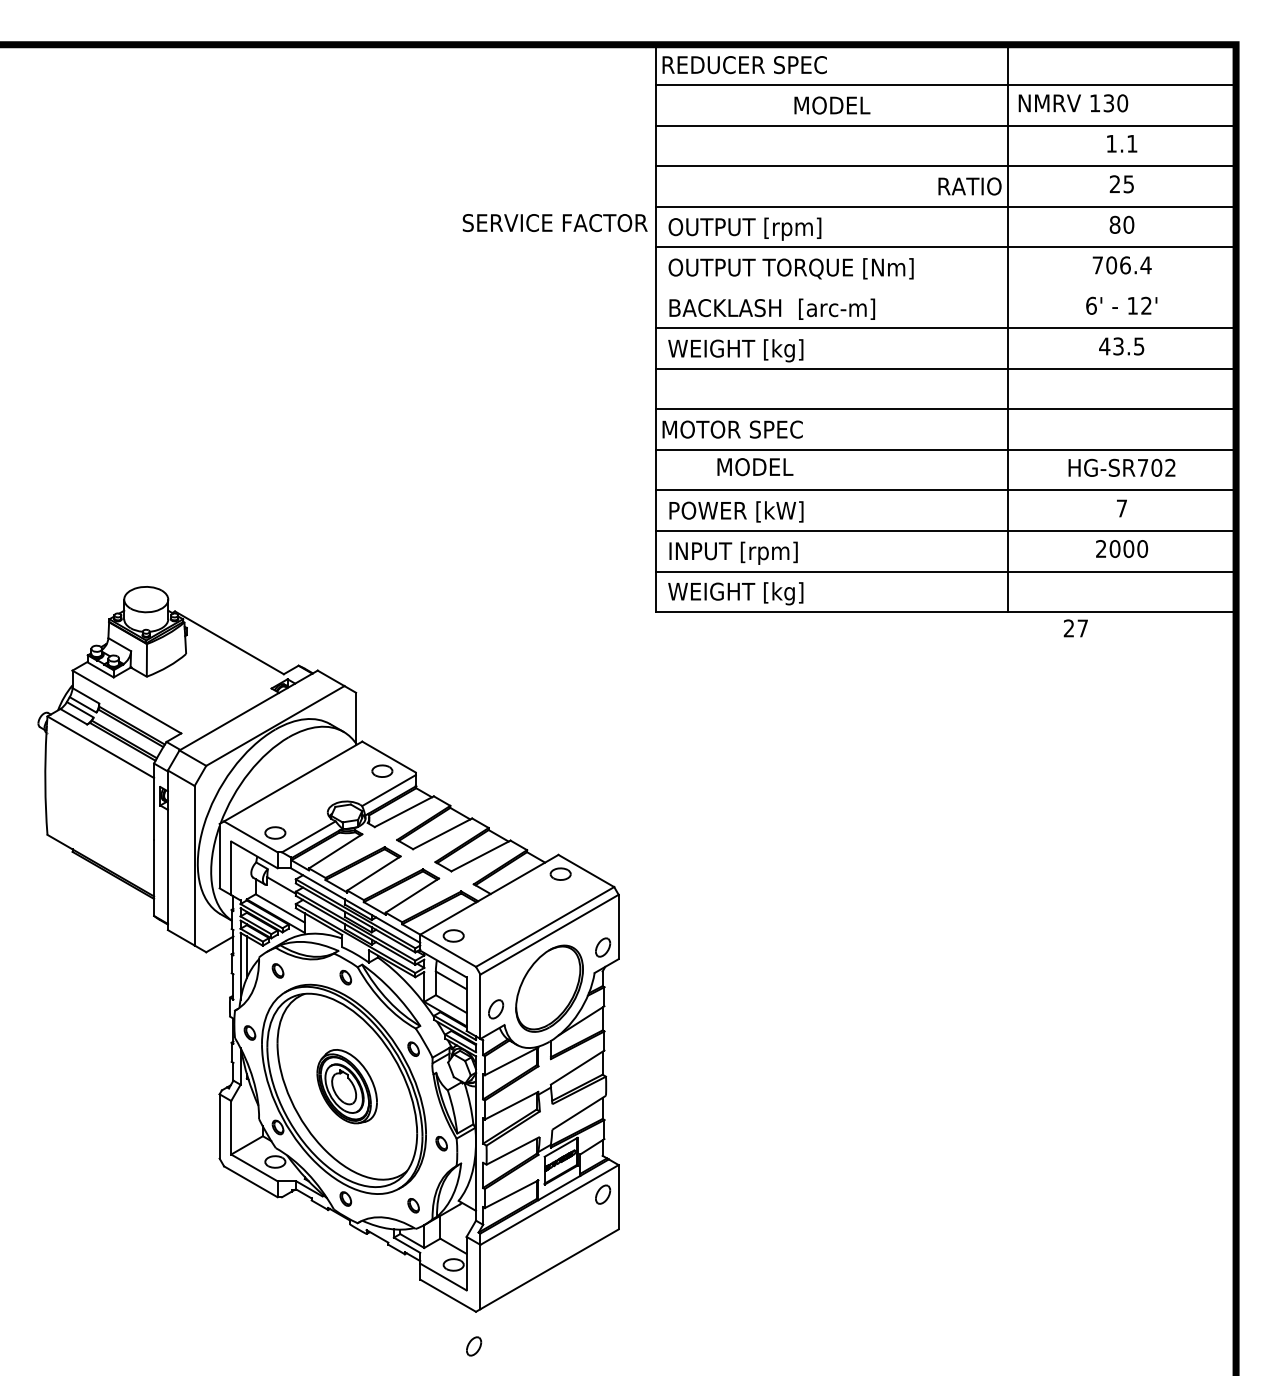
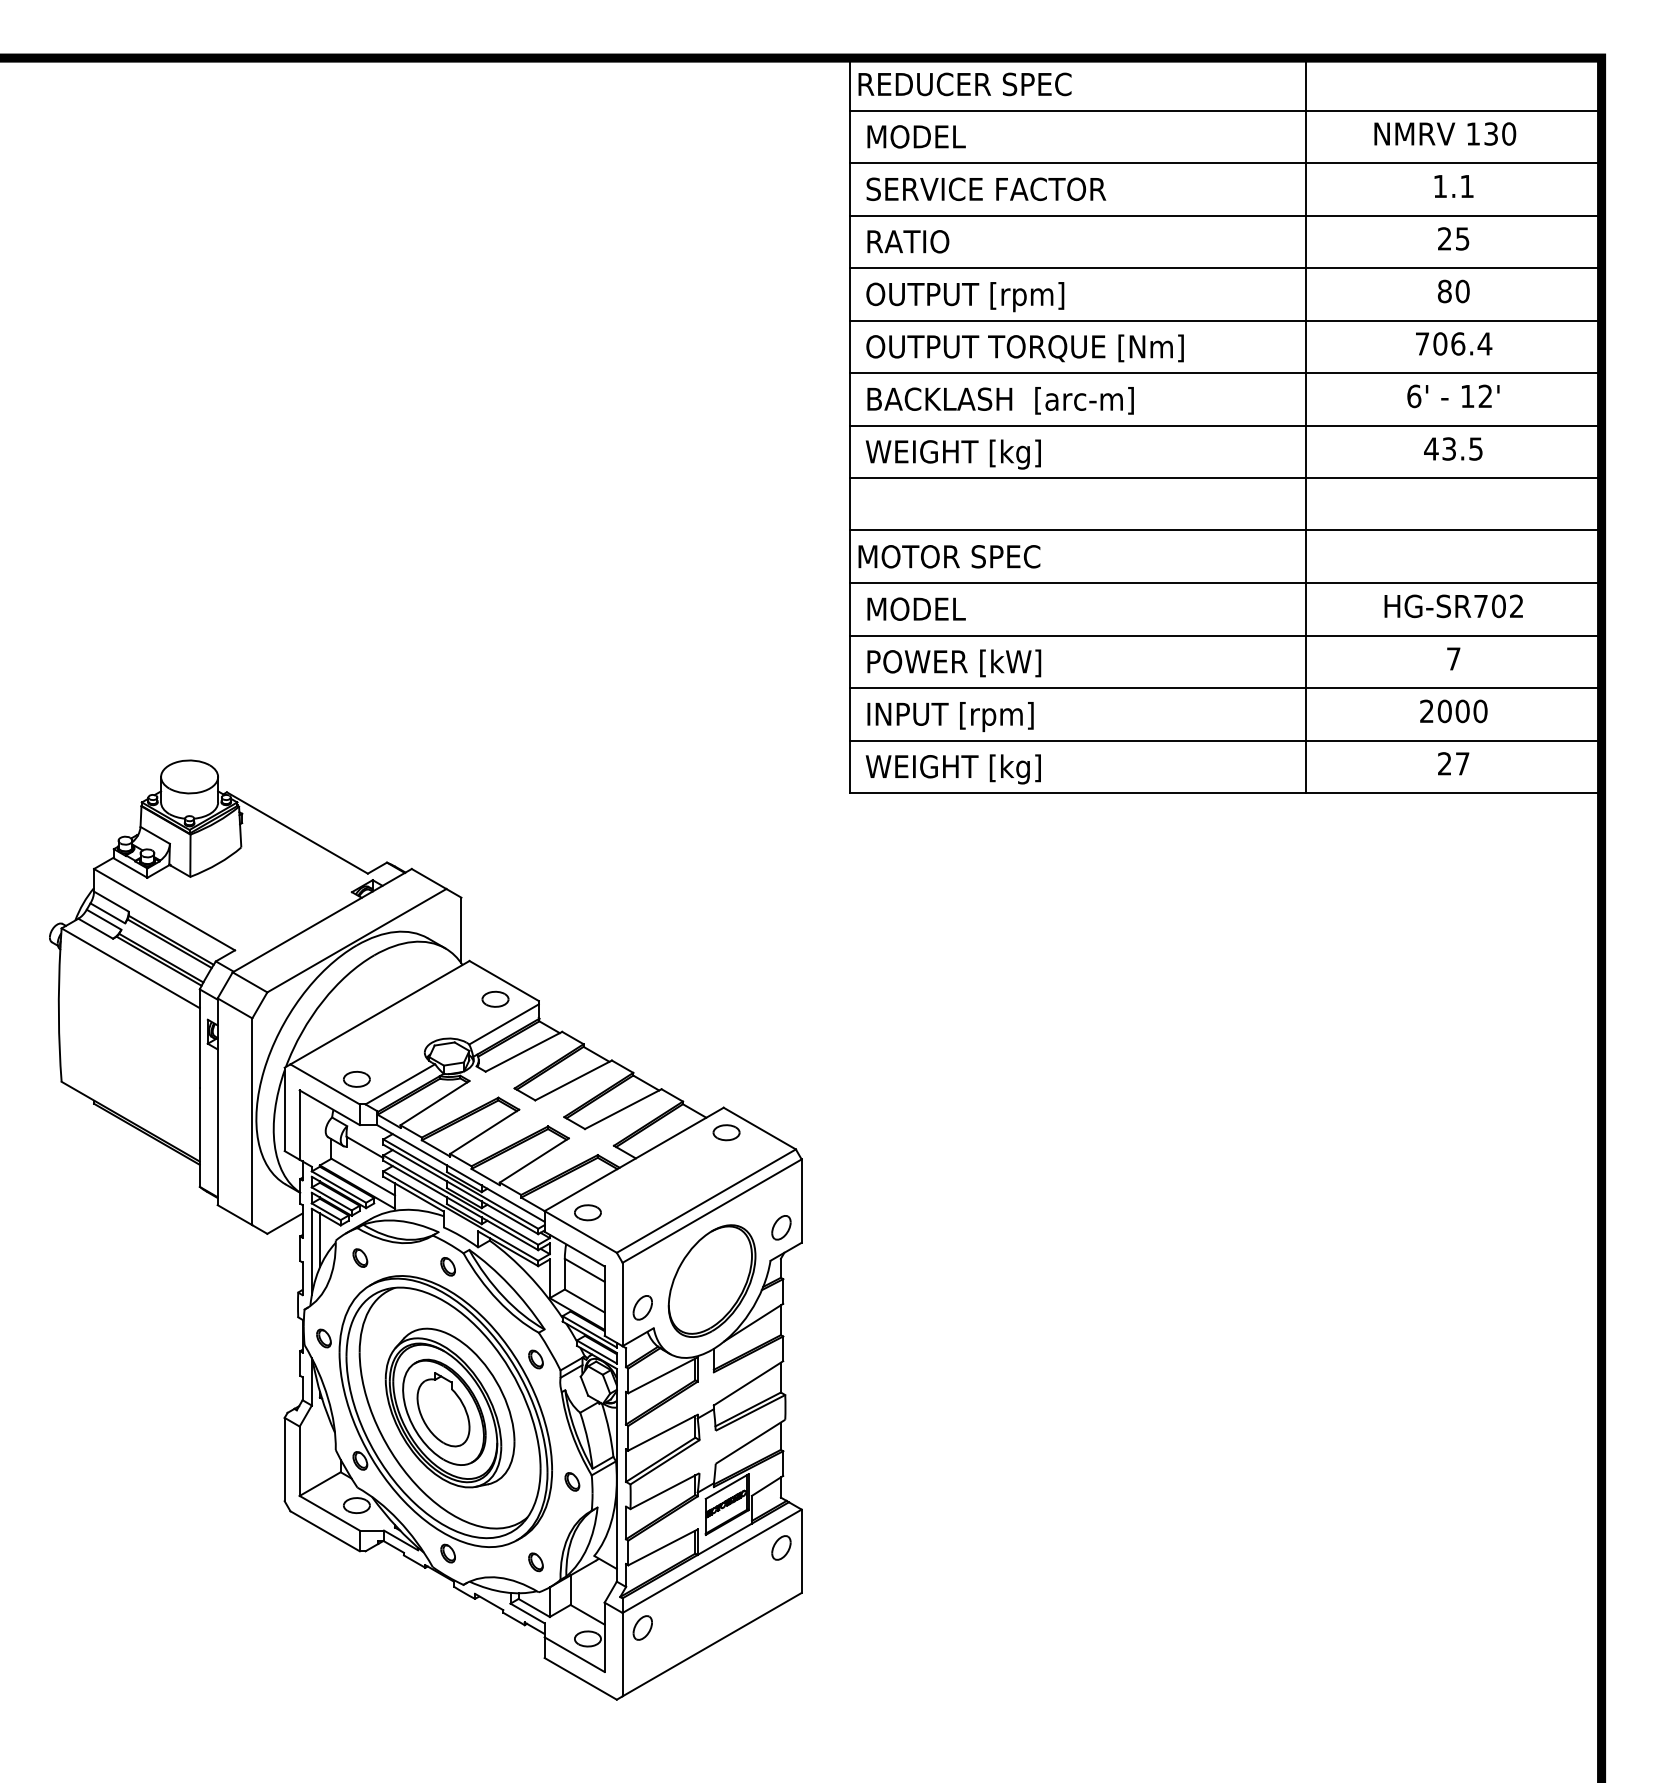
text: (1073, 103) -> (1445, 134), moved
text: (832, 105) -> (916, 136), moved
text: (969, 186) -> (907, 241), moved
text: (554, 222) -> (985, 188), moved
line: (946, 287) -> (1226, 372), added
text: (755, 467) -> (916, 609), moved
text: (1075, 628) -> (1453, 763), moved
part: (346, 1086) -> (449, 1407), size x1.67
part: (474, 1346) -> (643, 1628), moved

